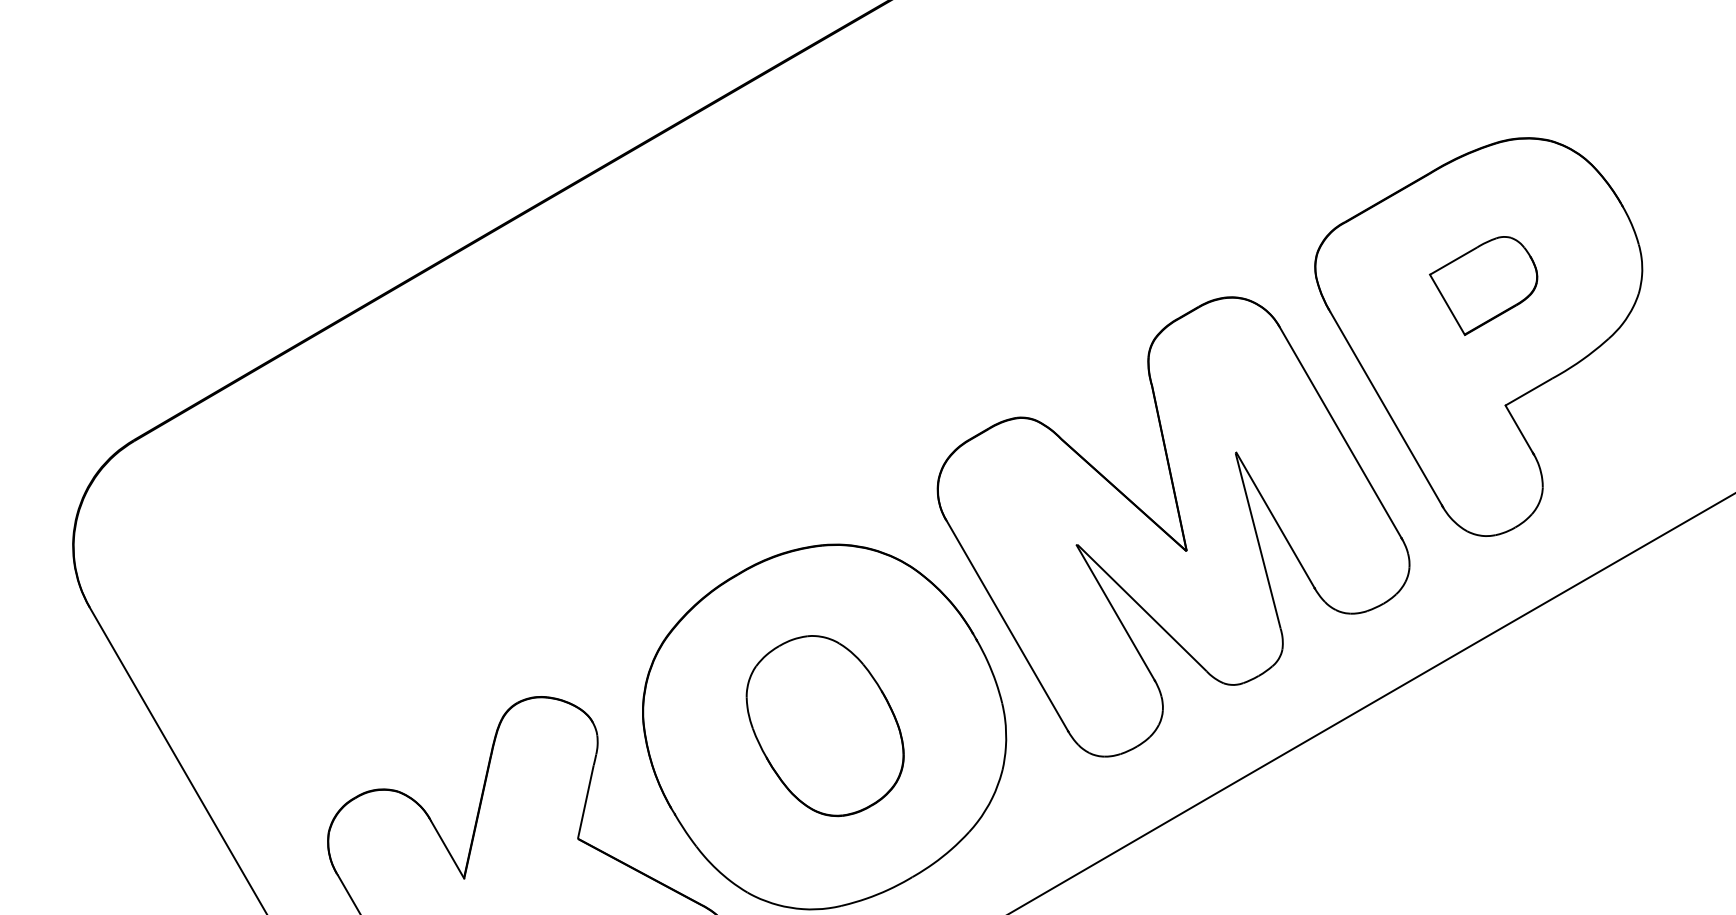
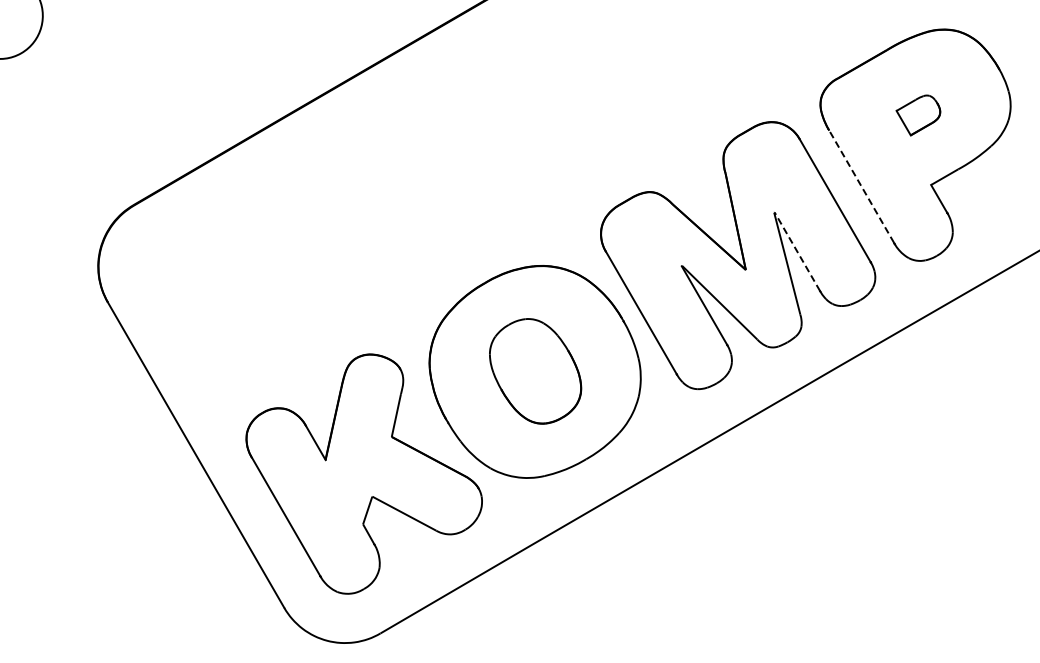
part: (1483, 285) -> (918, 115), size x0.7
line: (1385, 408) -> (861, 186), solid -> dashed
line: (1275, 519) -> (797, 251), solid -> dashed

